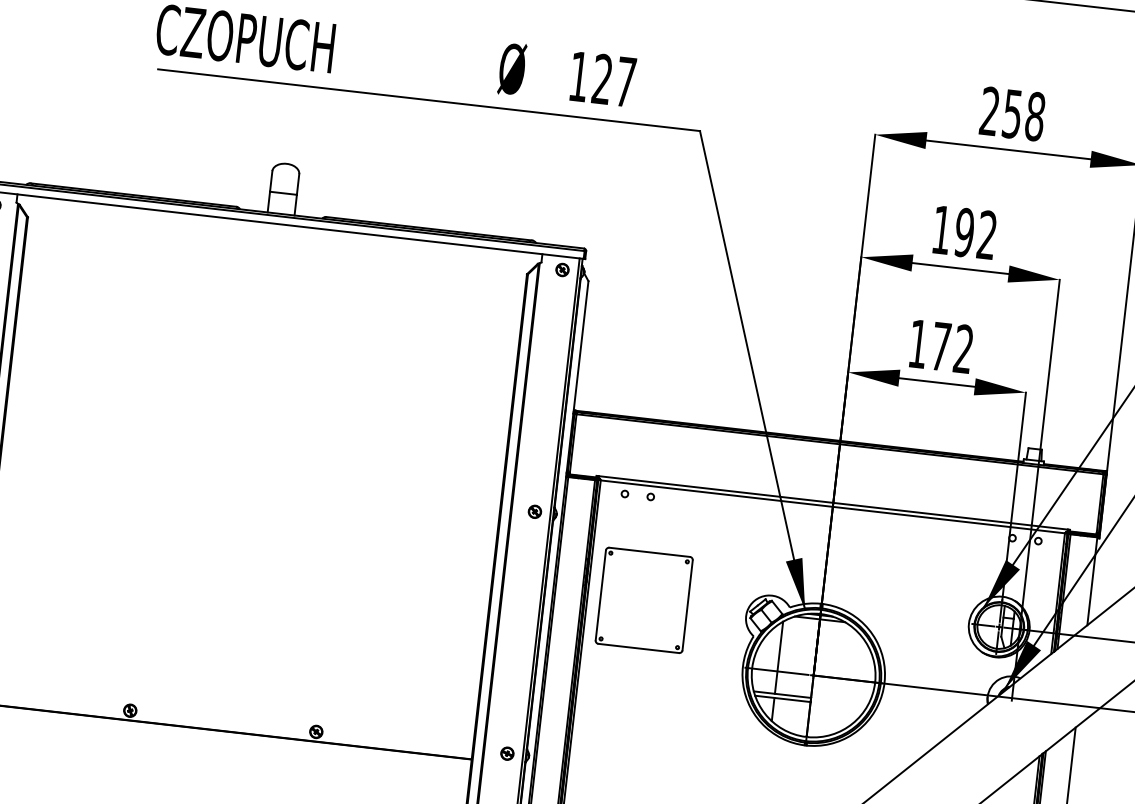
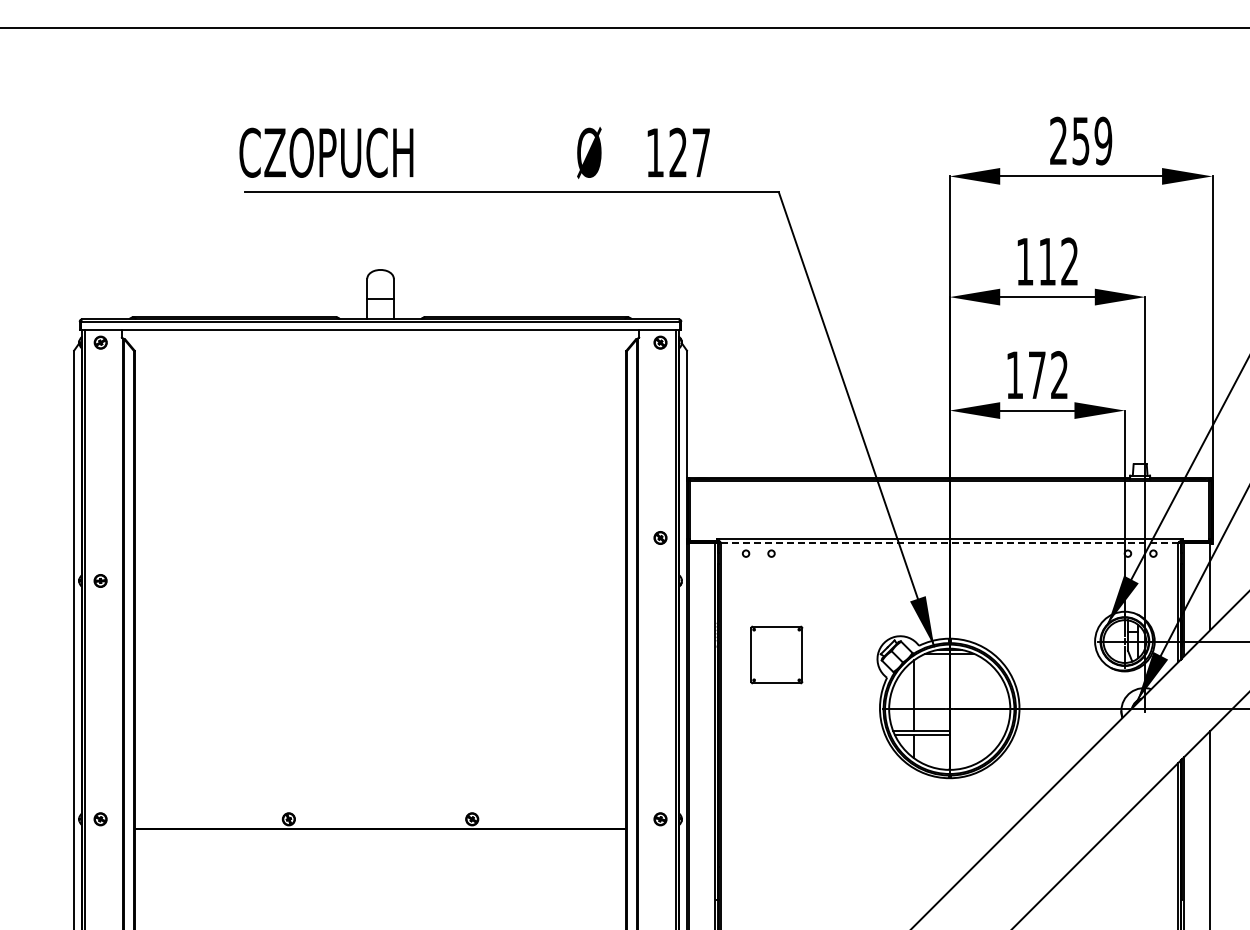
text: (1035, 116) -> (1103, 140), 258 -> 259
text: (964, 232) -> (1047, 261), 192 -> 112
line: (832, 507) -> (949, 543), solid -> dashed
part: (535, 511) -> (660, 537), moved
part: (644, 599) -> (776, 654), size x0.6

